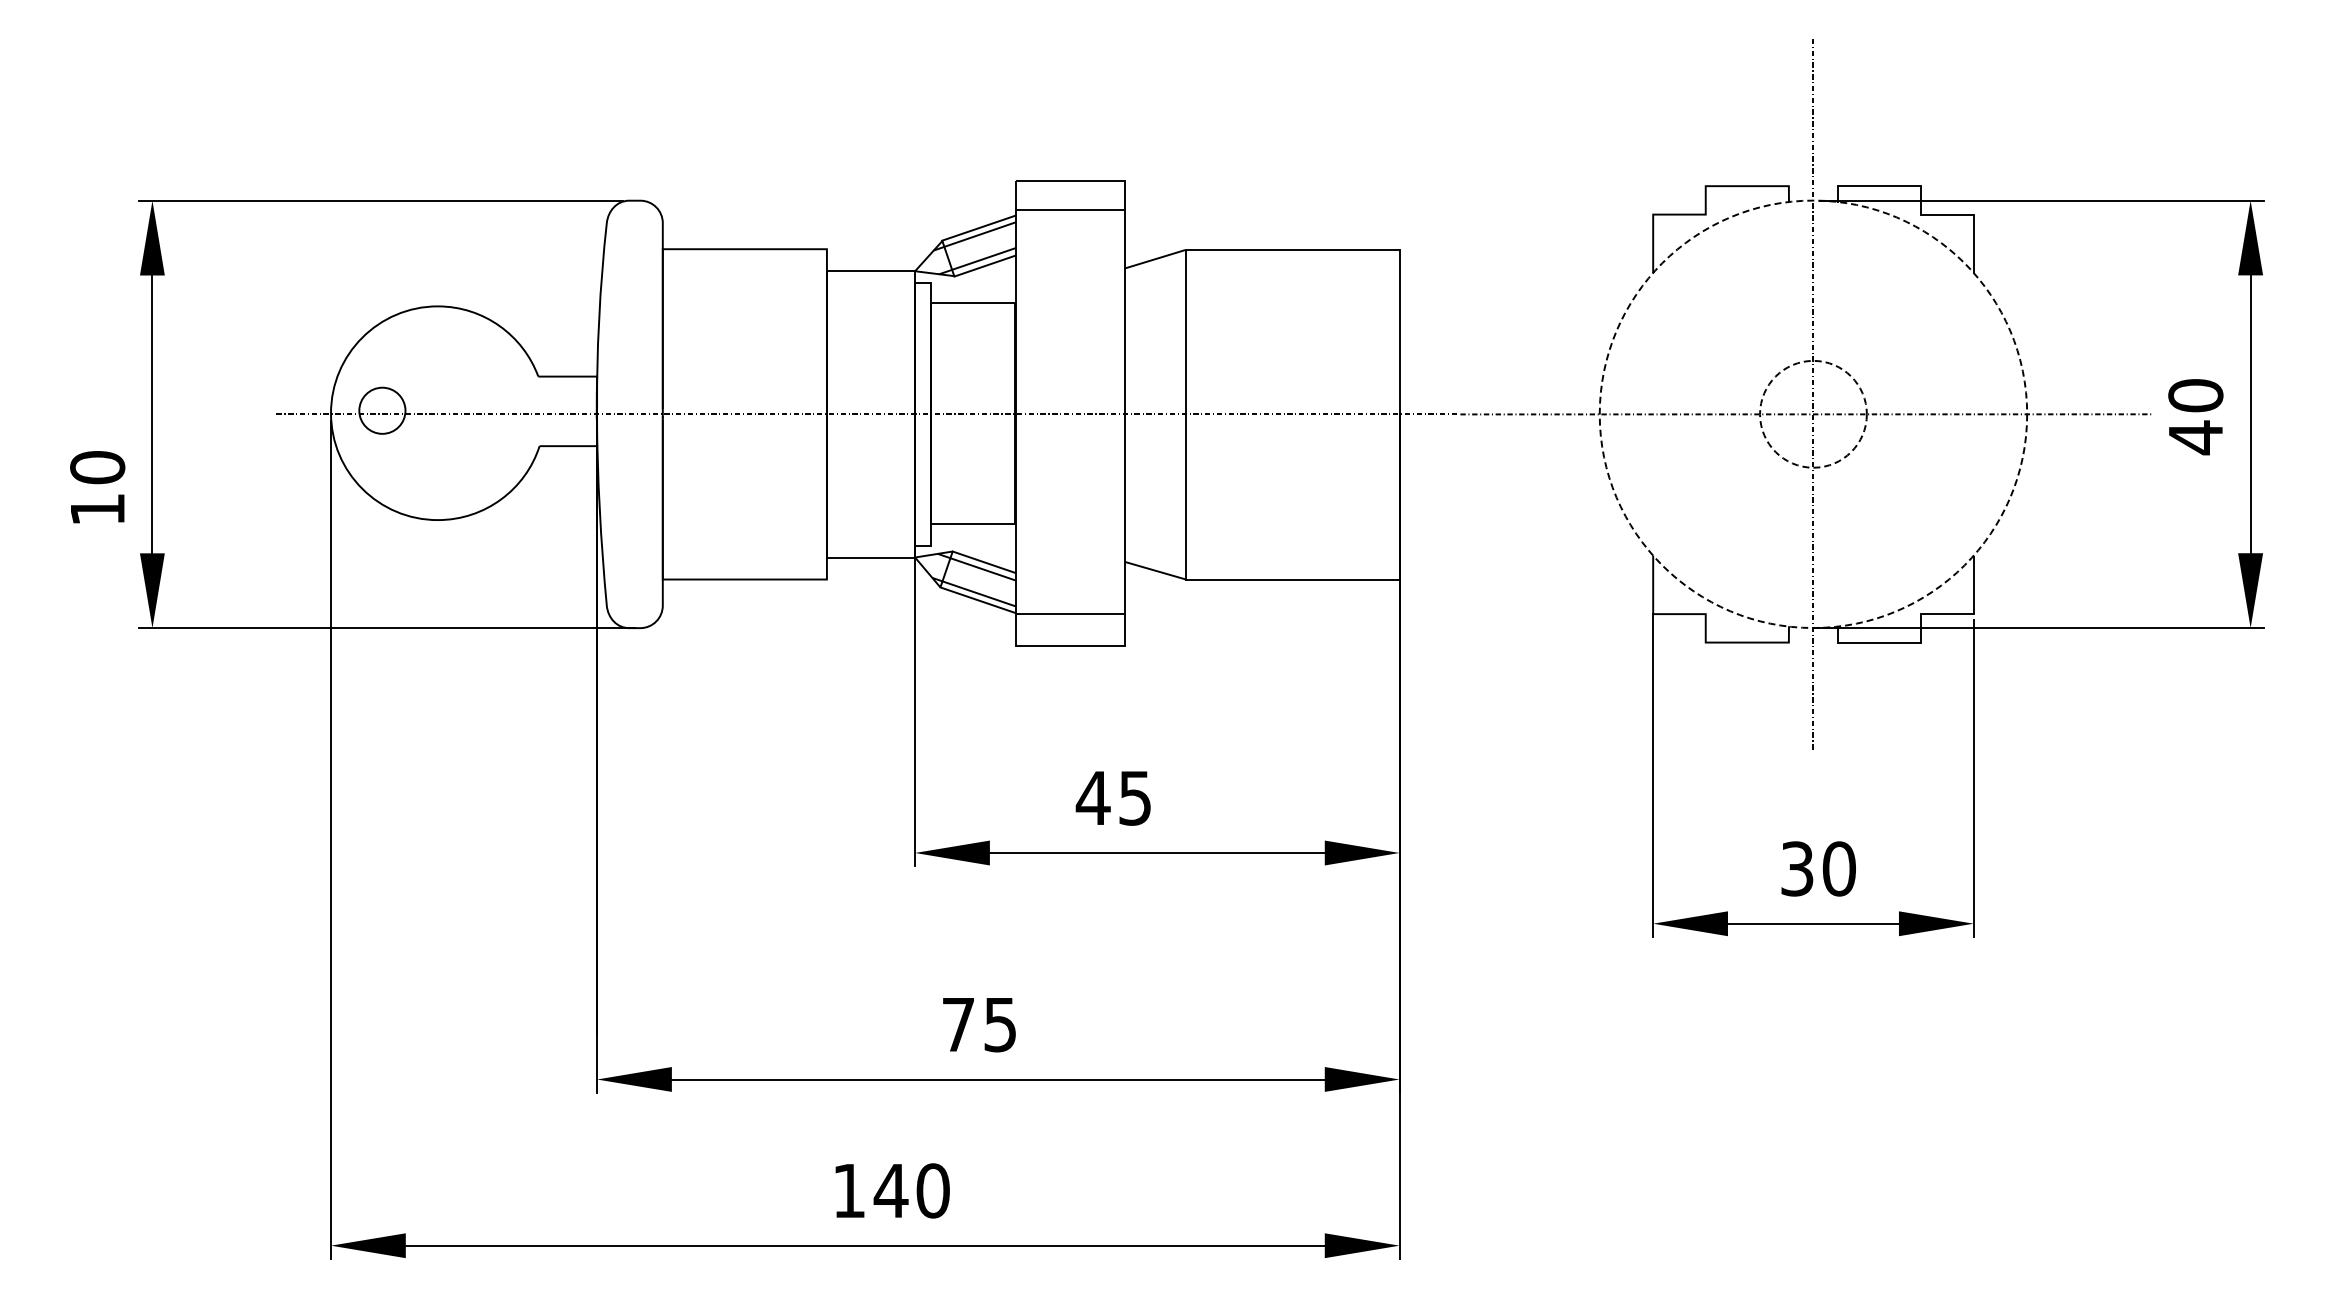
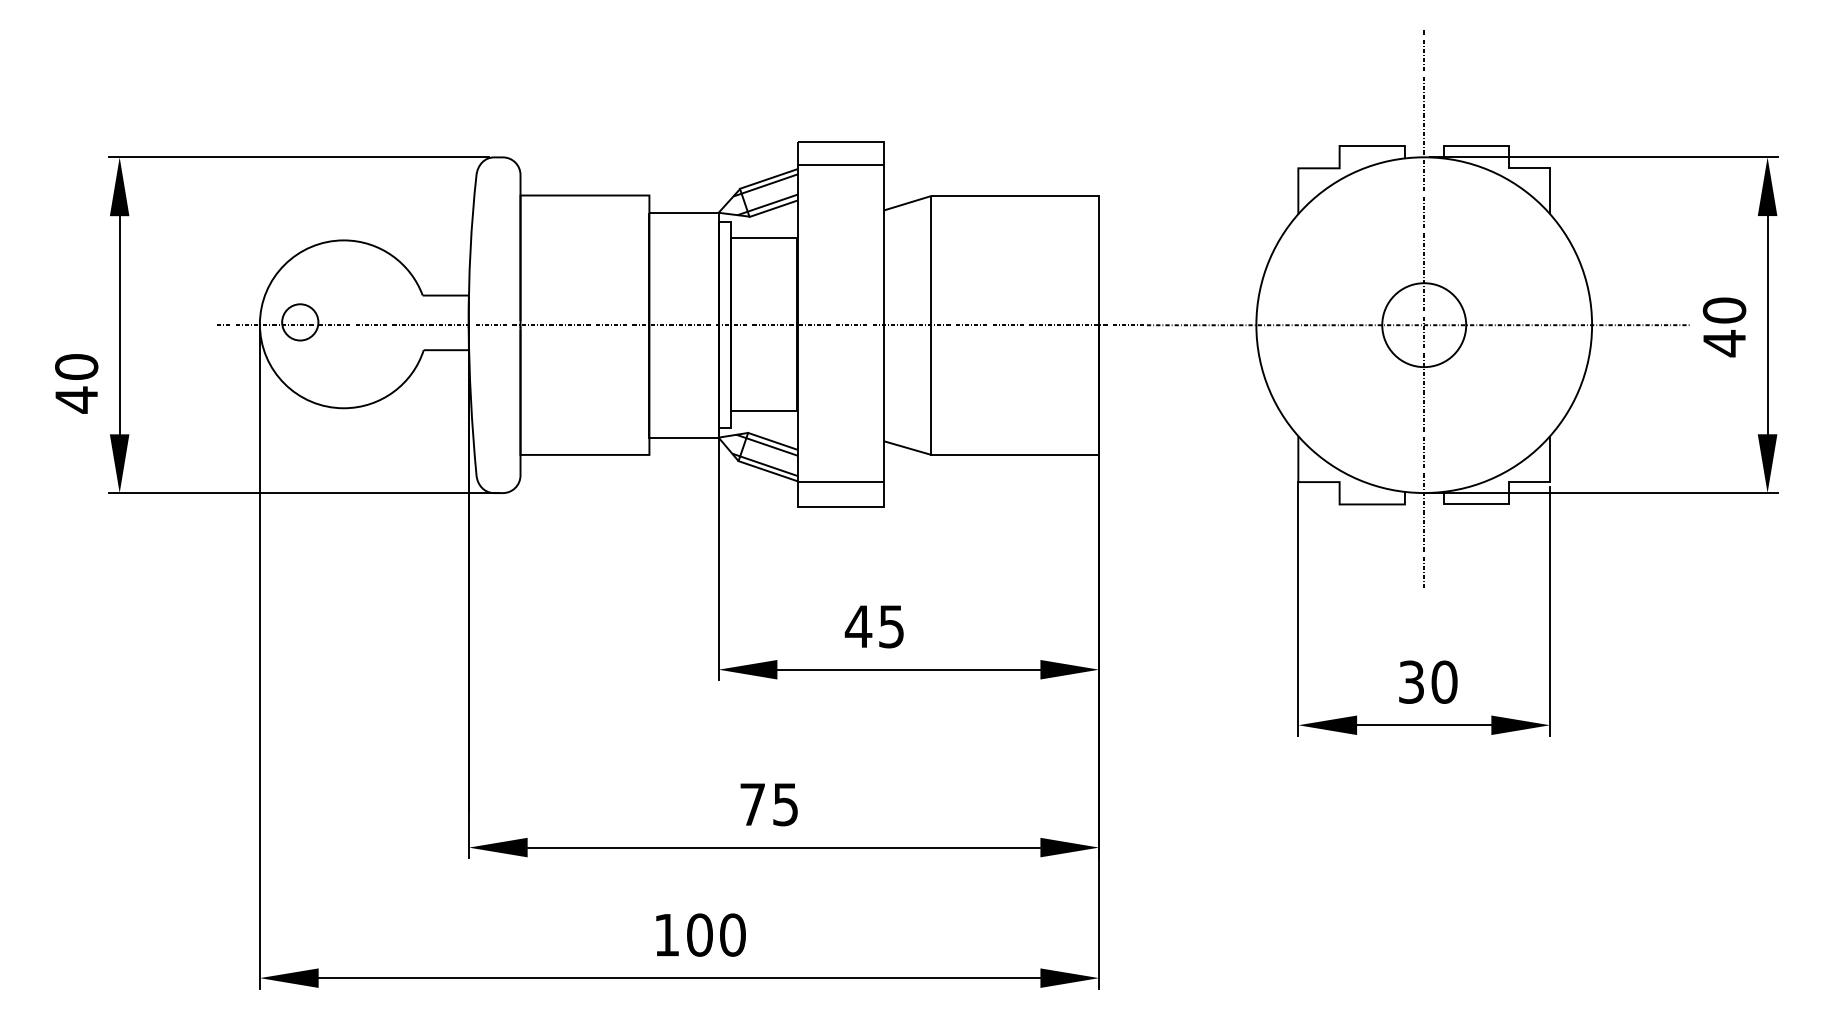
circle: (1813, 413) -> (1424, 324), dashed -> solid
circle: (1813, 414) -> (1424, 325), dashed -> solid
text: (97, 509) -> (76, 399), 10 -> 40
text: (890, 1190) -> (699, 934), 140 -> 100

